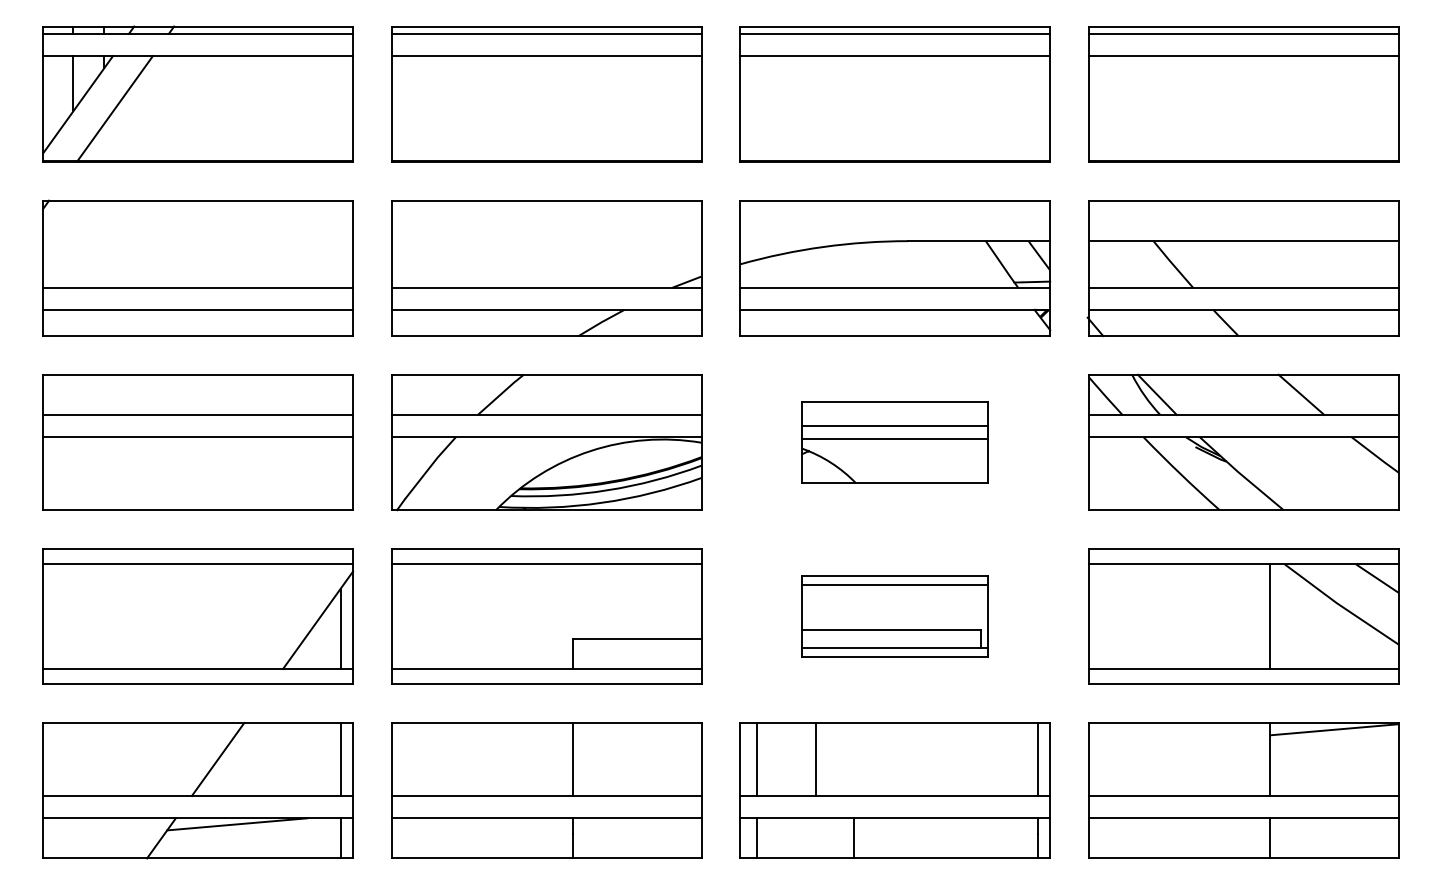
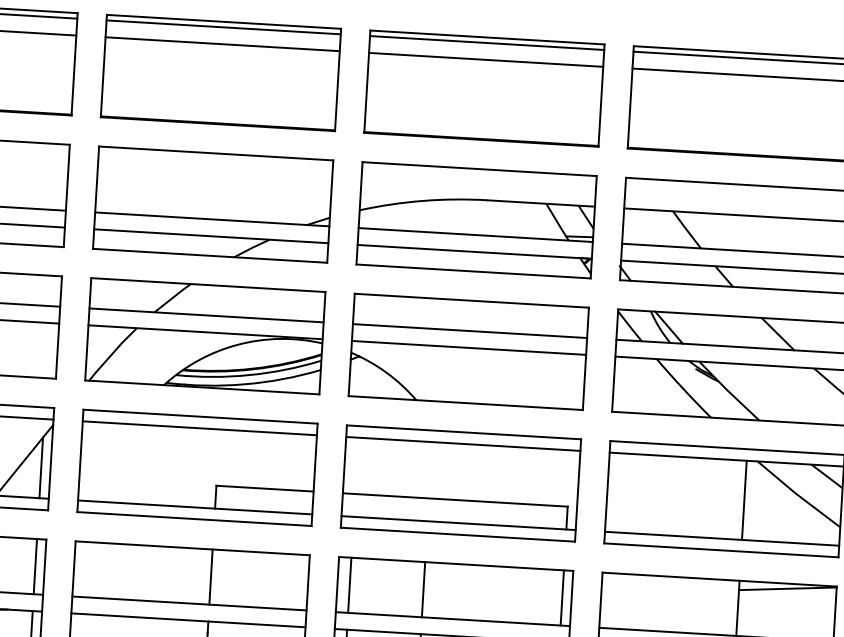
part: (894, 442) -> (468, 351), size x1.67
part: (894, 616) -> (460, 483), size x1.67
line: (816, 759) -> (423, 589), moved

